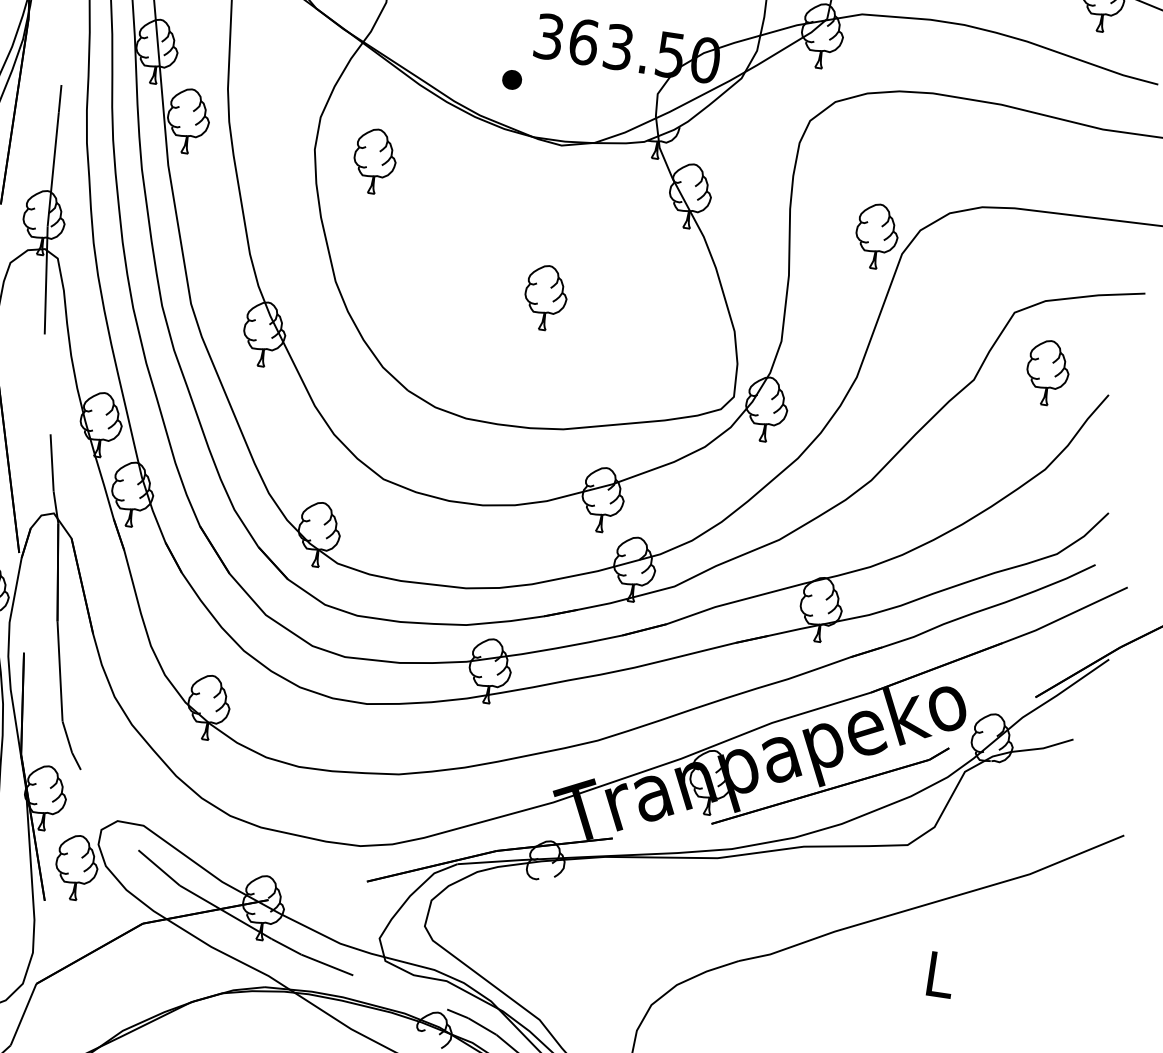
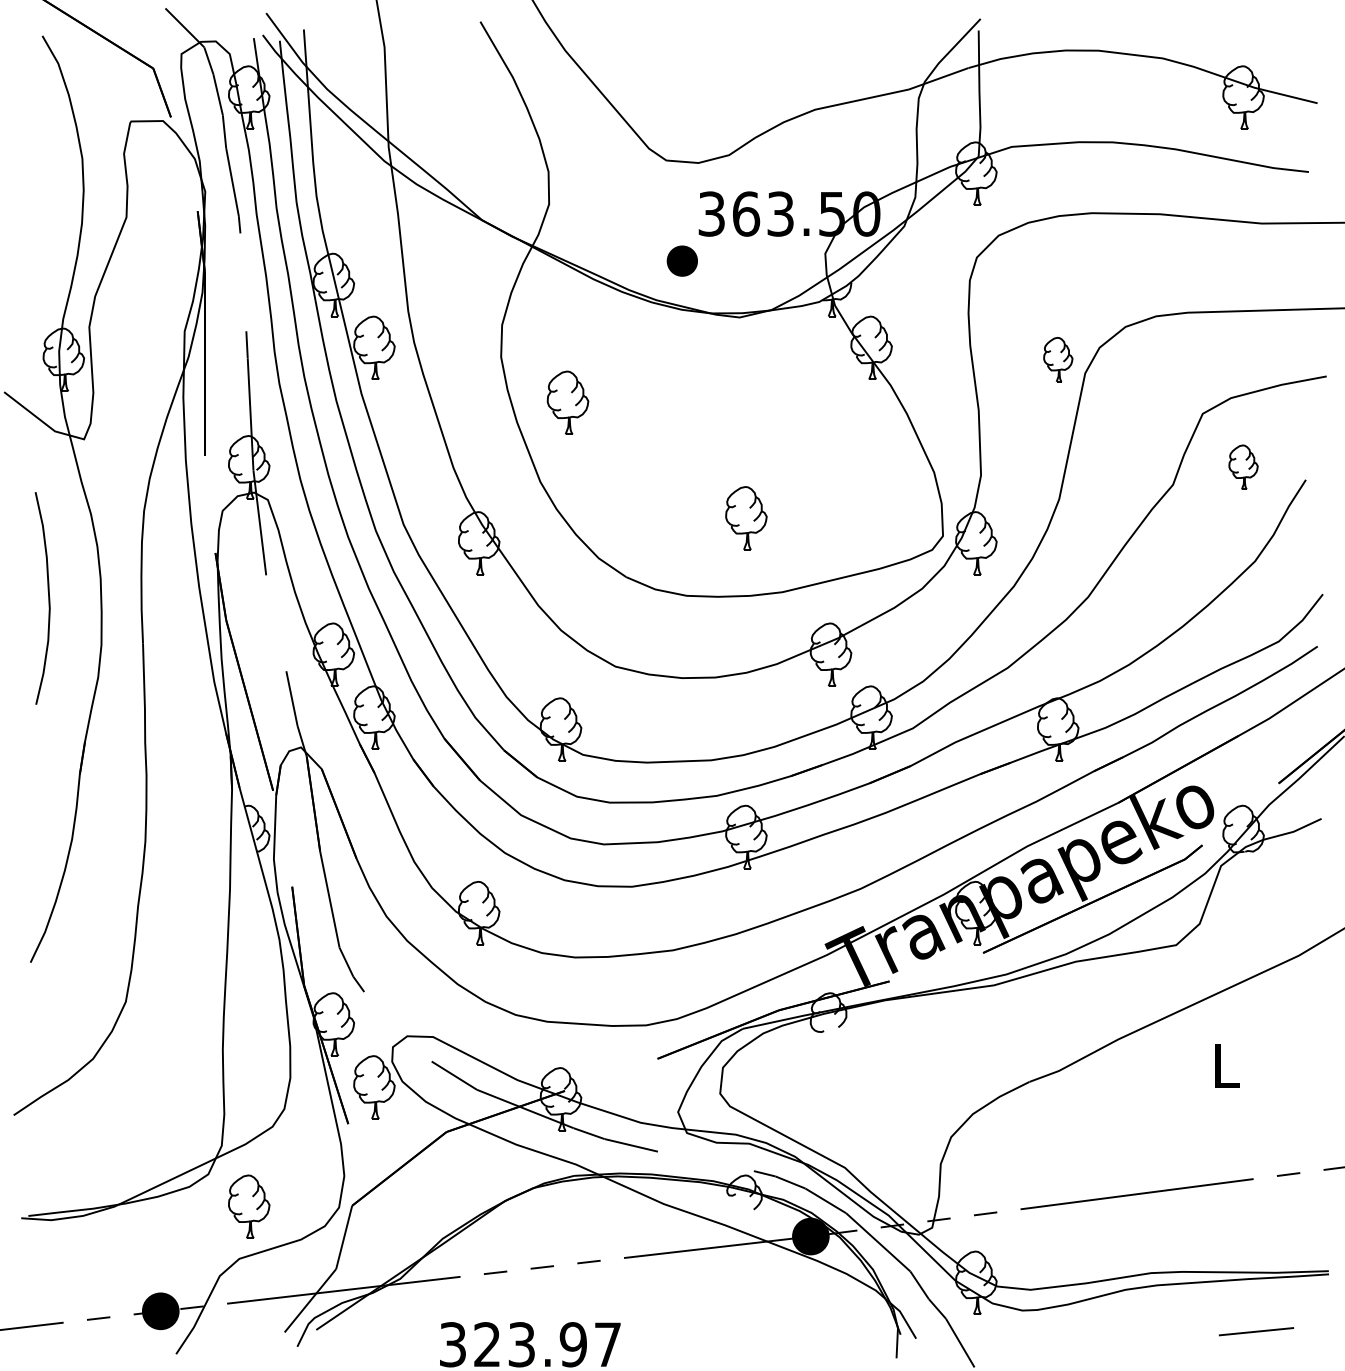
part: (511, 79) -> (681, 260), size x1.6
part: (374, 160) -> (567, 402), moved
part: (877, 236) -> (1058, 359), size x0.7
part: (545, 298) -> (746, 518), moved
part: (1047, 373) -> (1243, 467), size x0.7

